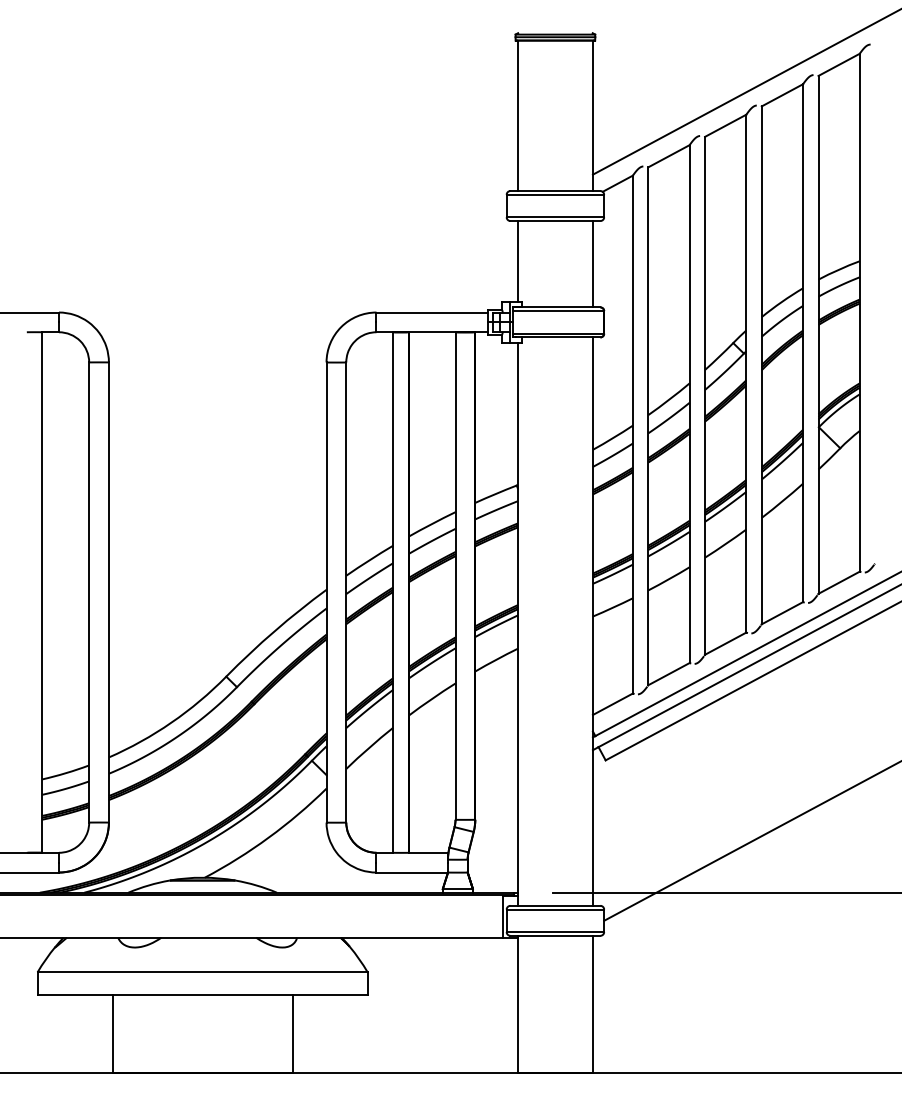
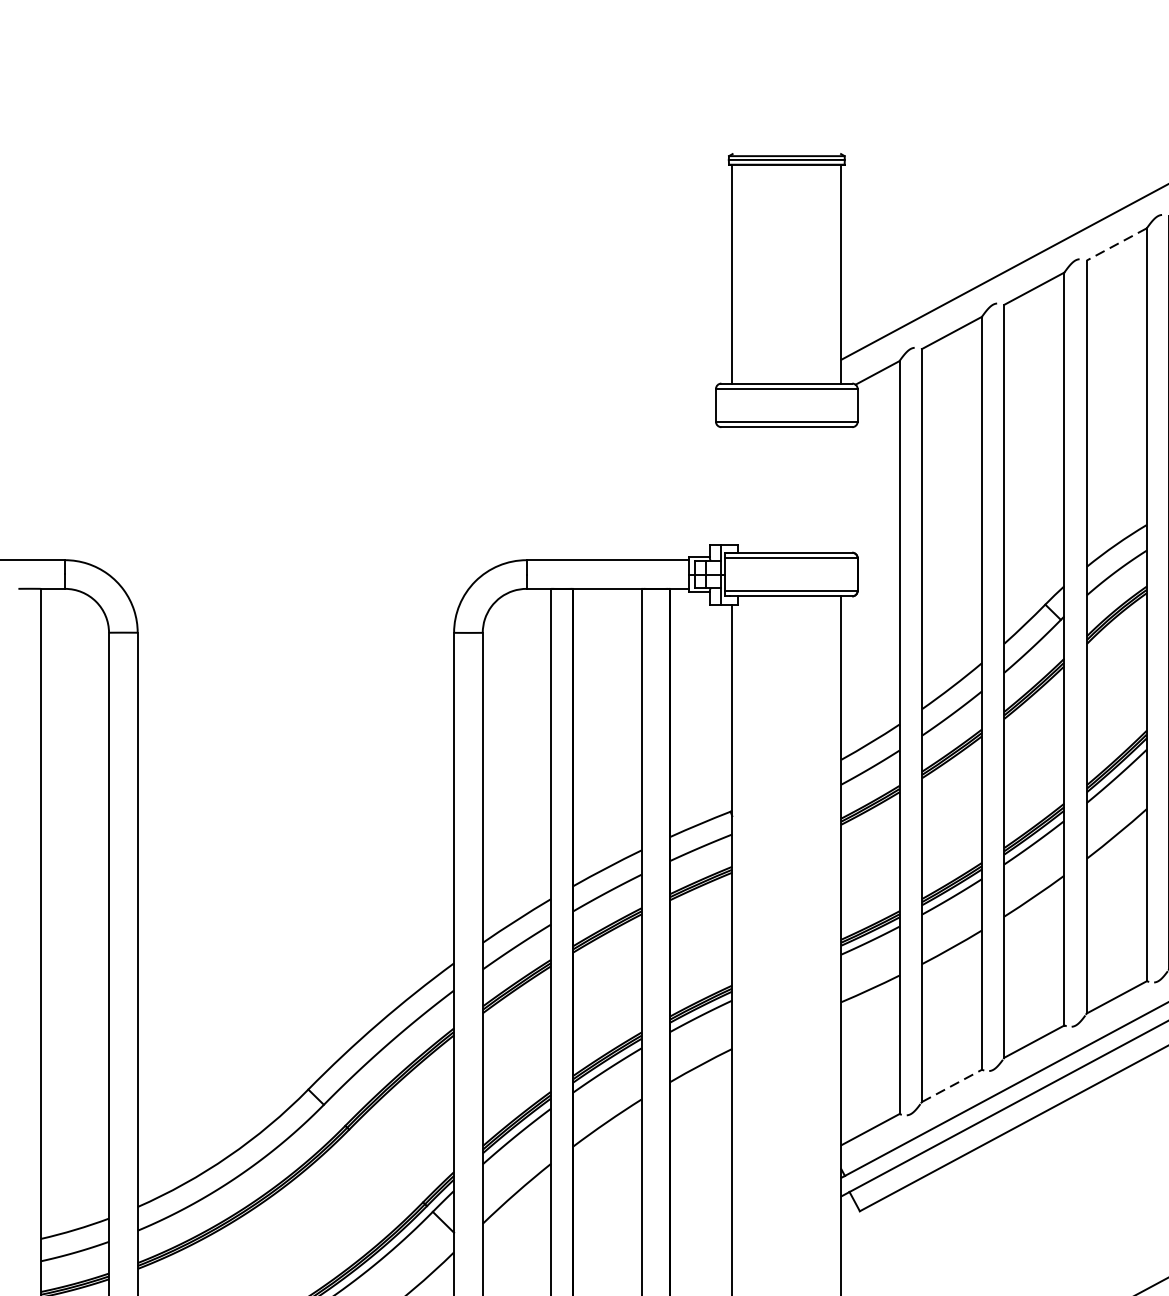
line: (781, 95) -> (1115, 244), solid -> dashed
line: (517, 261) -> (731, 486), removed
line: (592, 264) -> (840, 490), removed
line: (669, 673) -> (952, 1084), solid -> dashed

